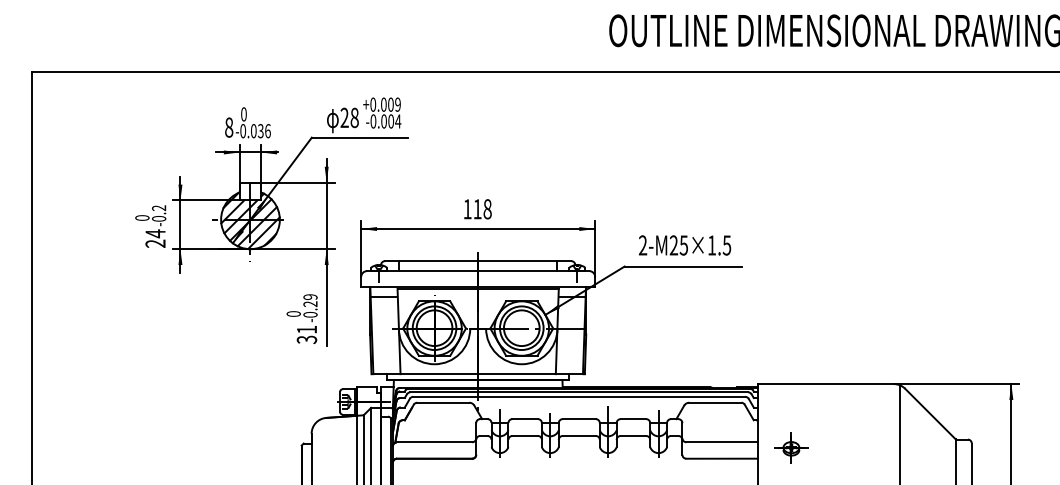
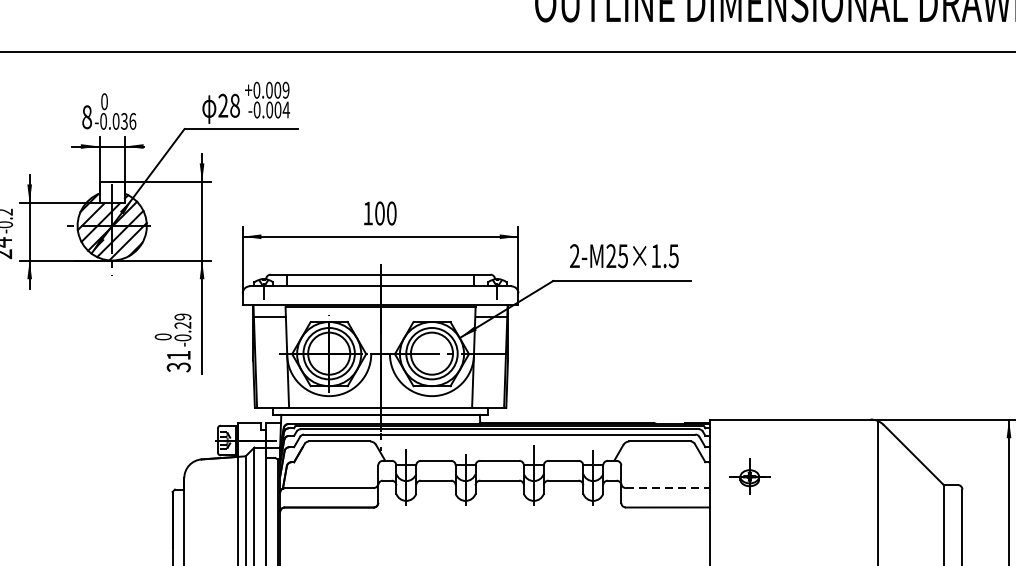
text: (482, 209) -> (385, 213), 118 -> 100
line: (722, 442) -> (668, 488), solid -> dashed
part: (791, 447) -> (749, 476), moved

